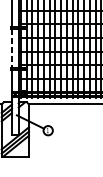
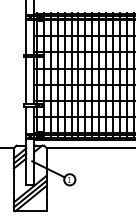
line: (12, 48) -> (26, 81), dashed -> solid

